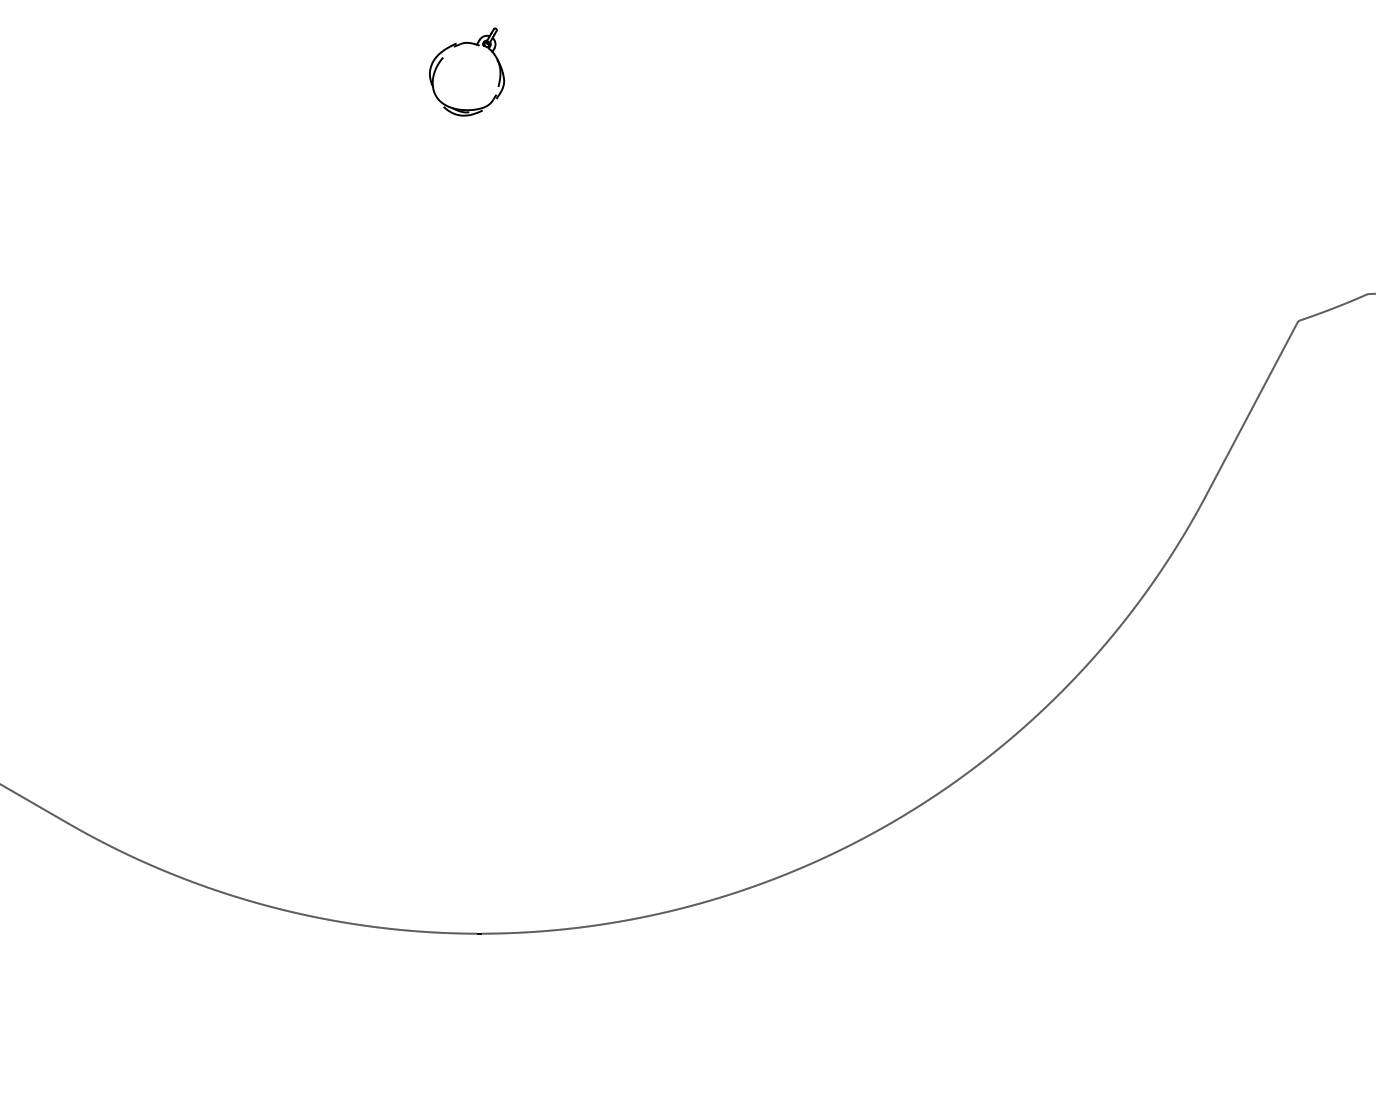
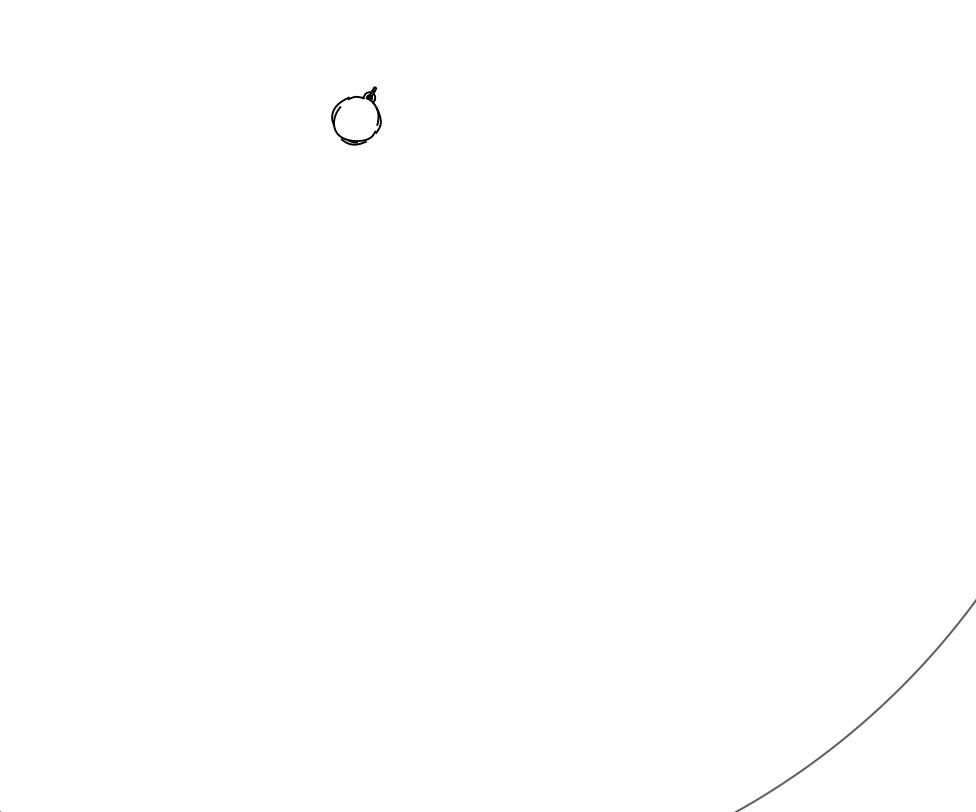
part: (466, 72) -> (356, 116), size x0.71

